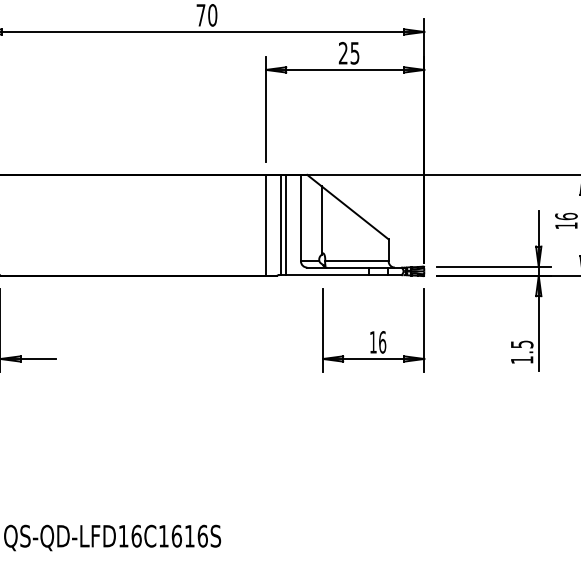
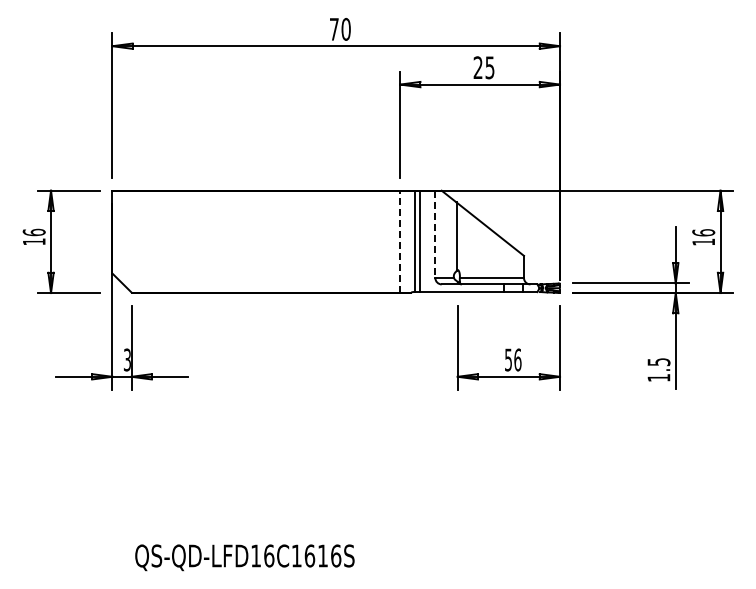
line: (301, 218) -> (435, 234), solid -> dashed
line: (265, 225) -> (399, 241), solid -> dashed
text: (373, 341) -> (508, 359), 16 -> 56

